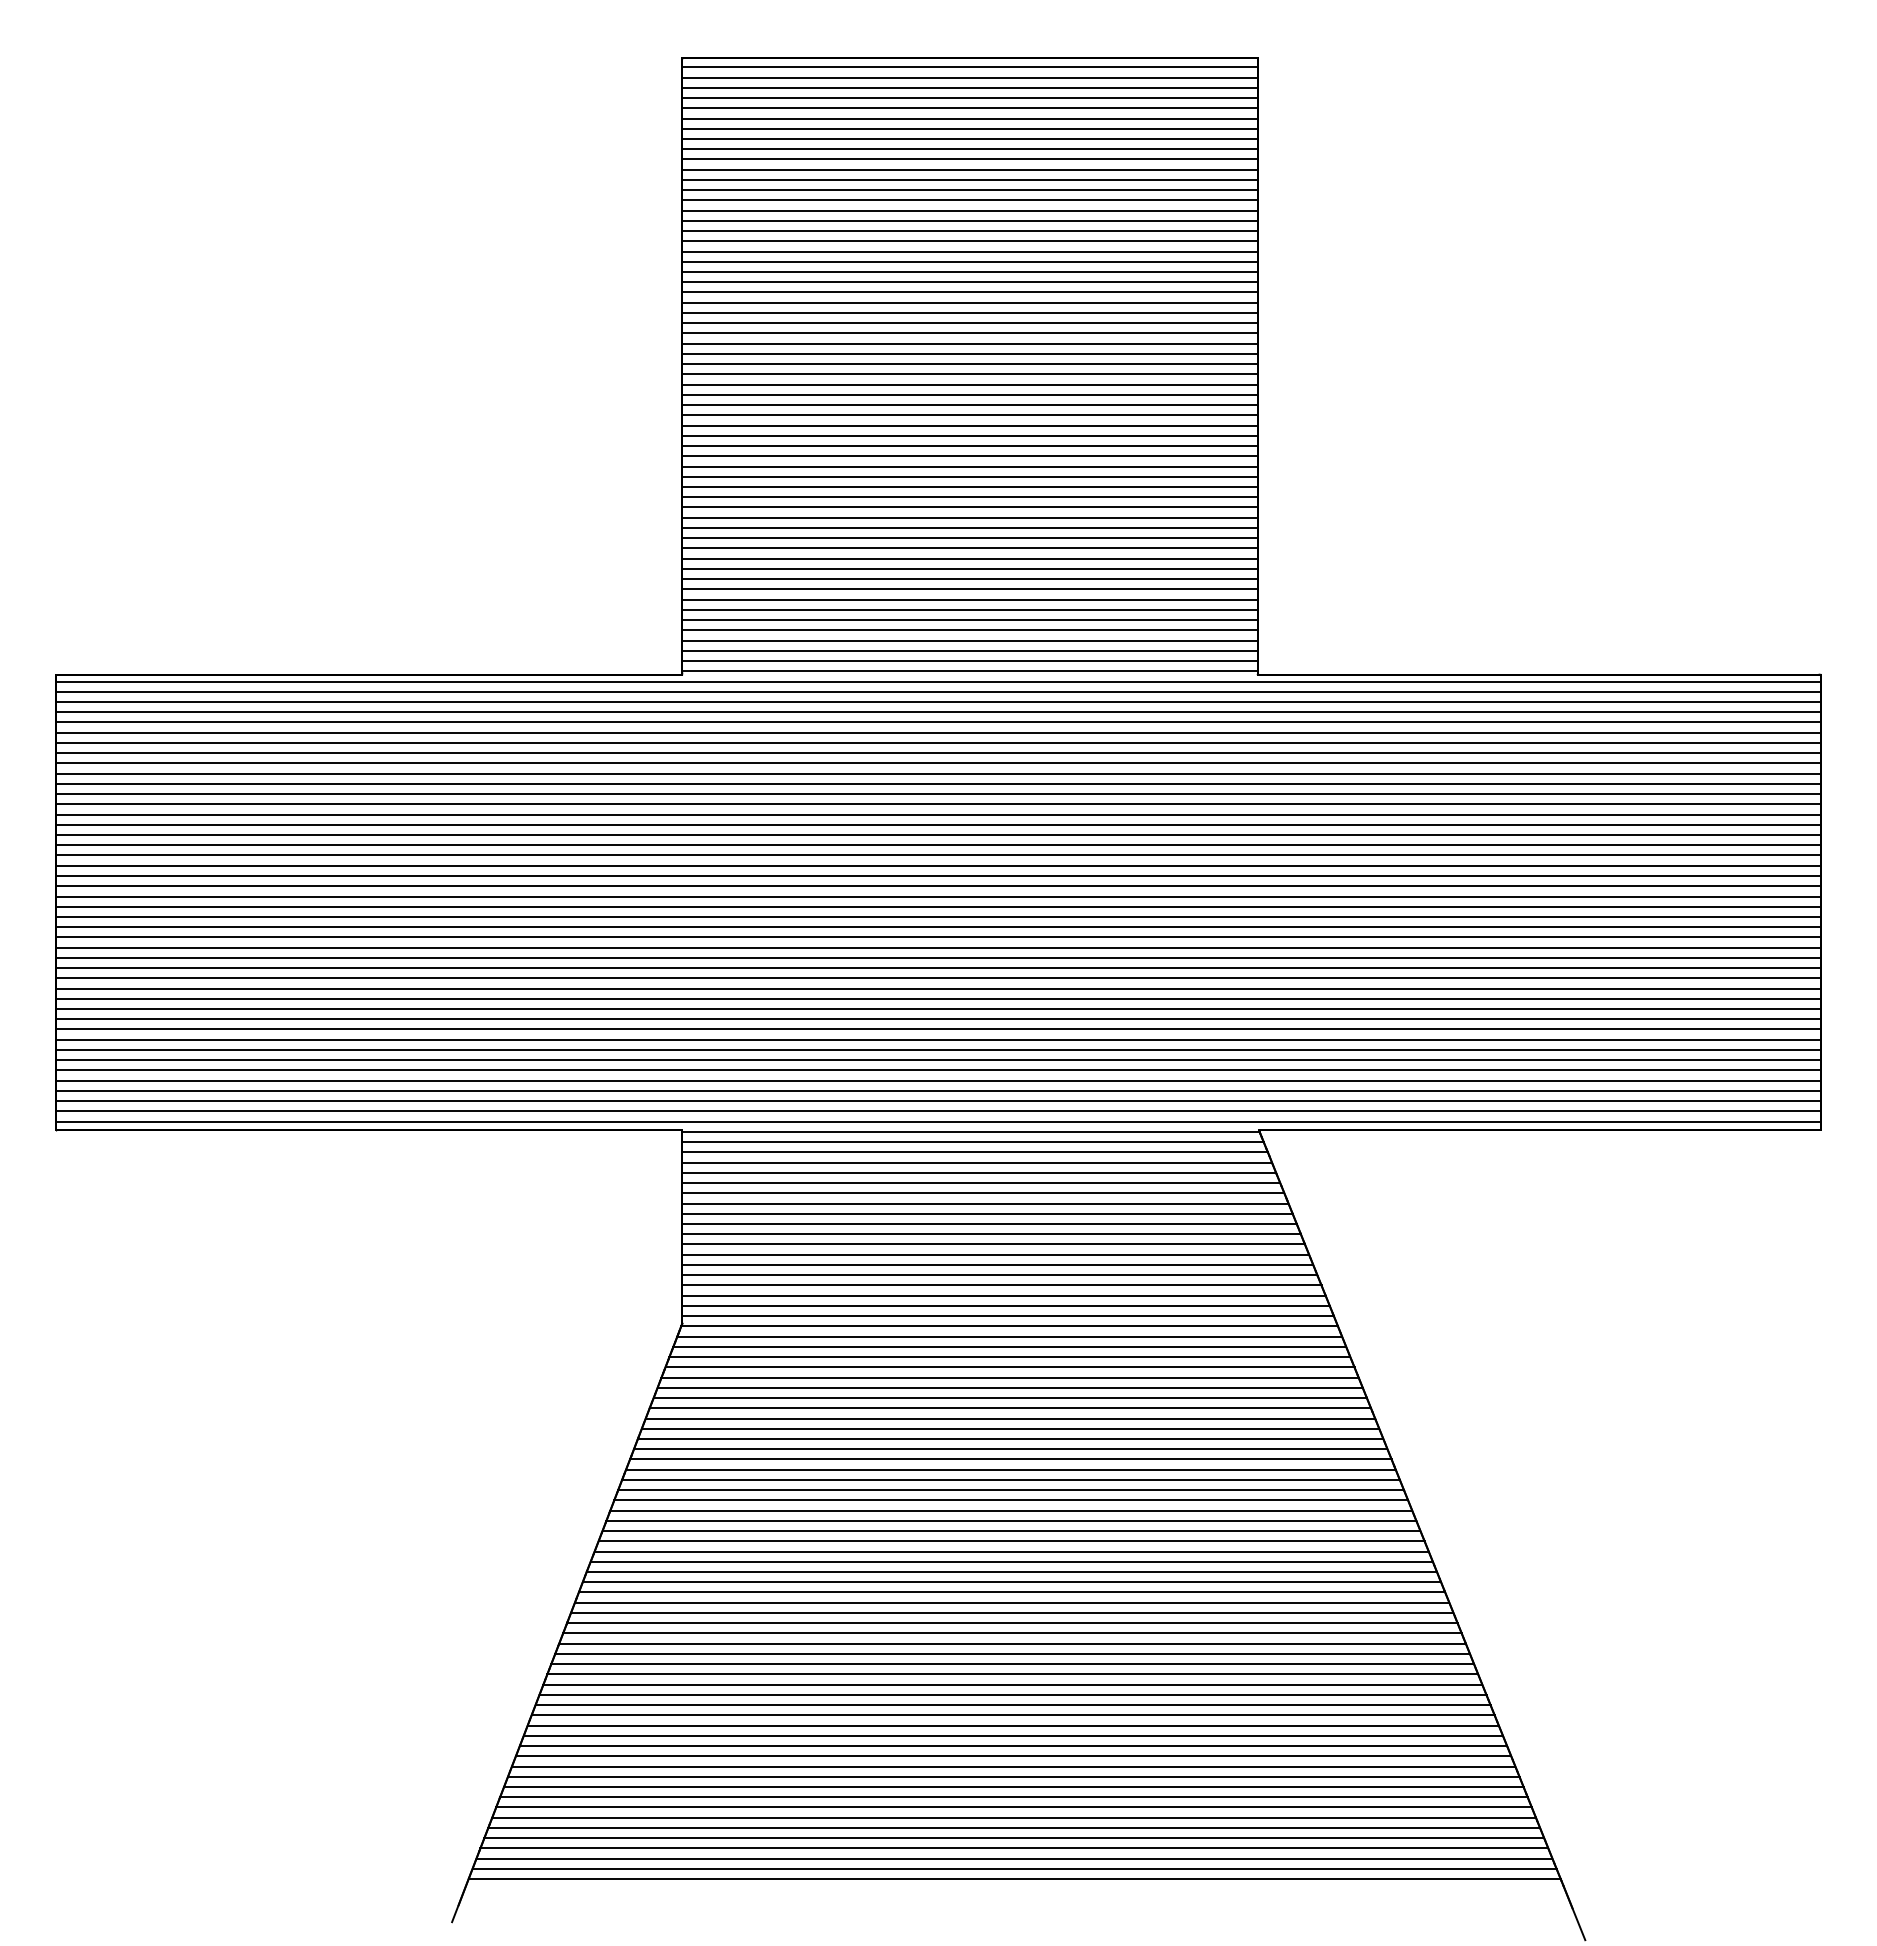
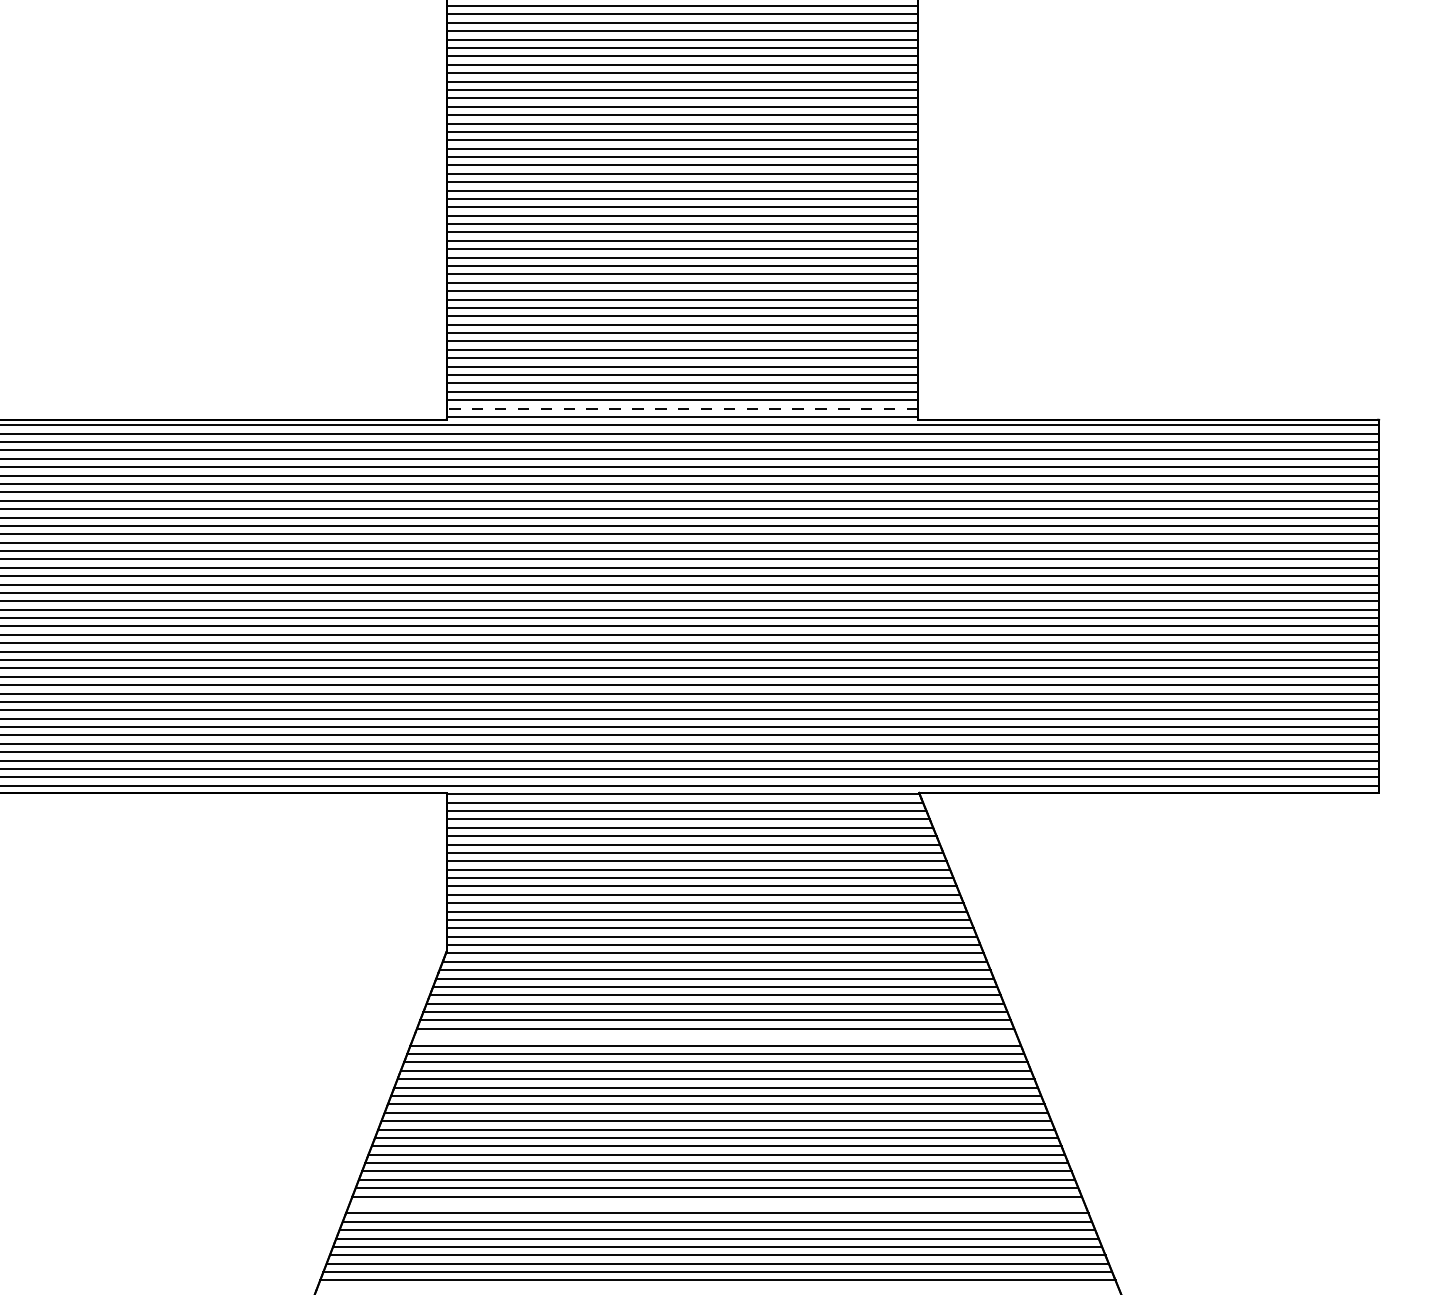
line: (970, 660) -> (682, 408), solid -> dashed
line: (1010, 1428) -> (715, 1037), removed
line: (1012, 1633) -> (717, 1205), removed
line: (1013, 1735) -> (718, 1288), removed

